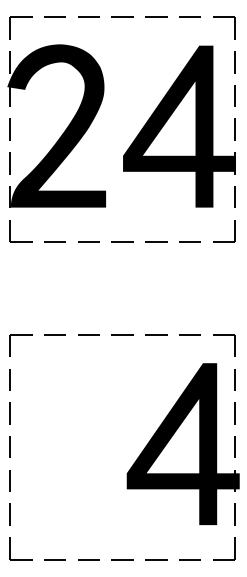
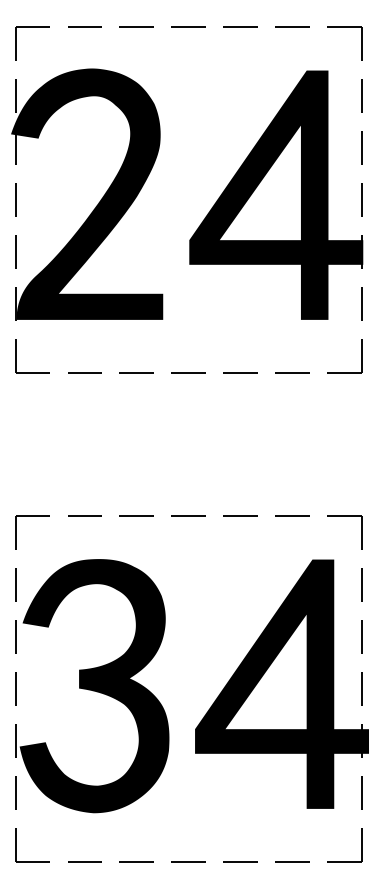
fill: (61, 444) -> (94, 684), added

